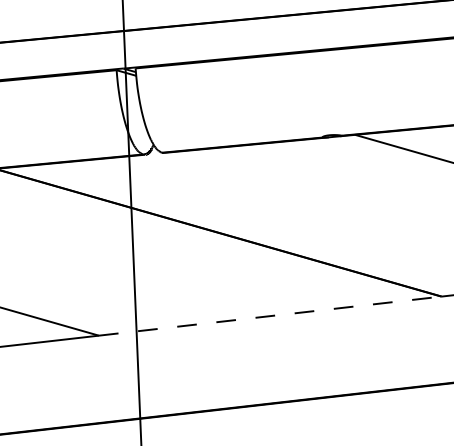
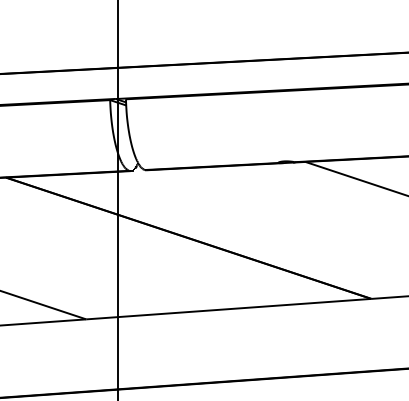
line: (269, 316) -> (228, 309), dashed -> solid

